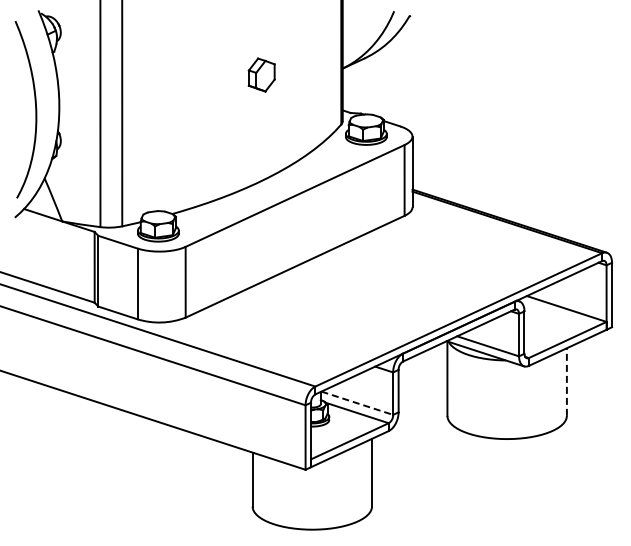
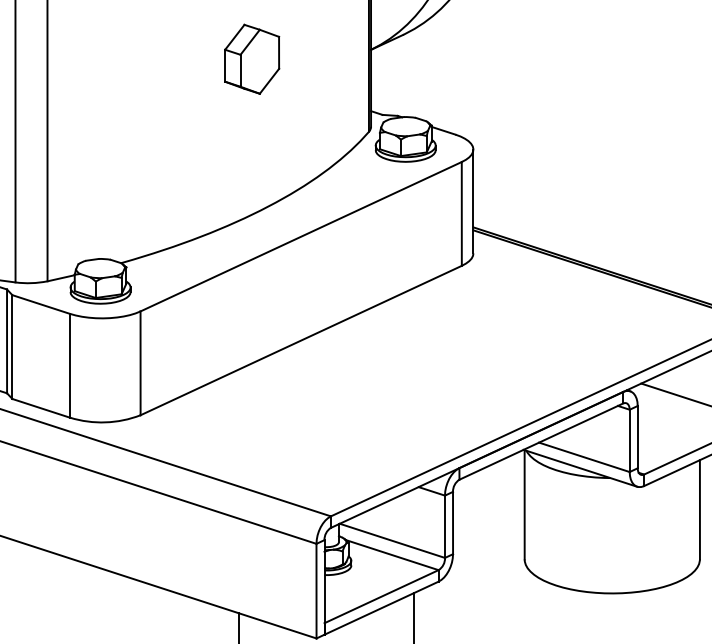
part: (261, 74) -> (251, 58), size x1.43
line: (566, 382) -> (699, 510), dashed -> solid
line: (357, 403) -> (392, 541), dashed -> solid

